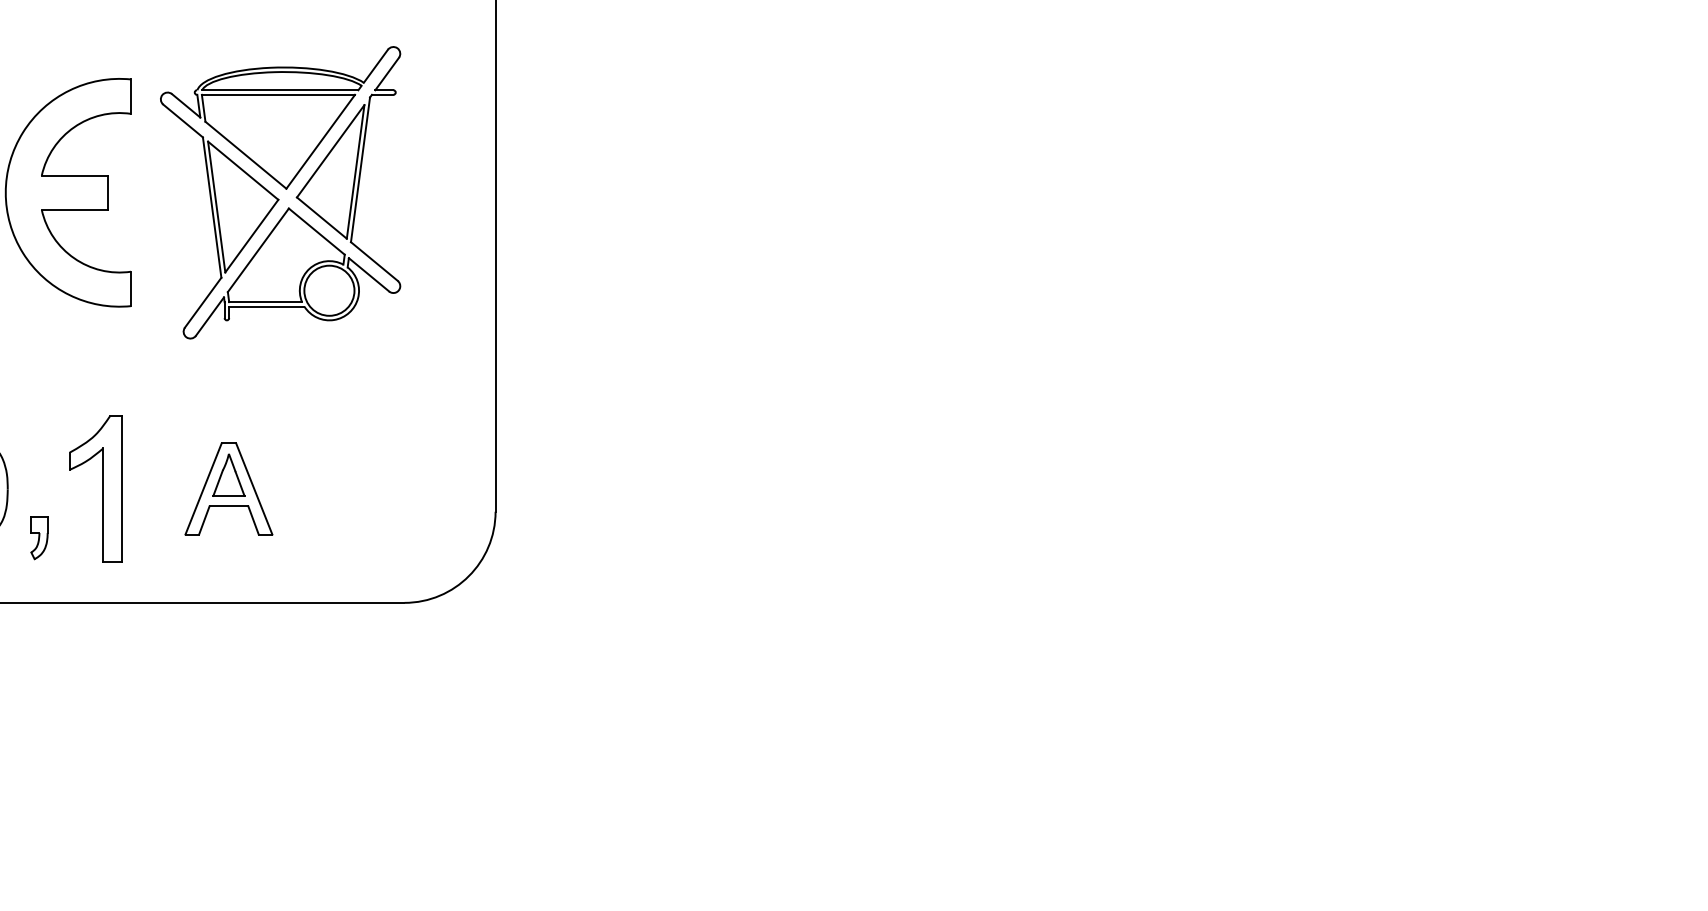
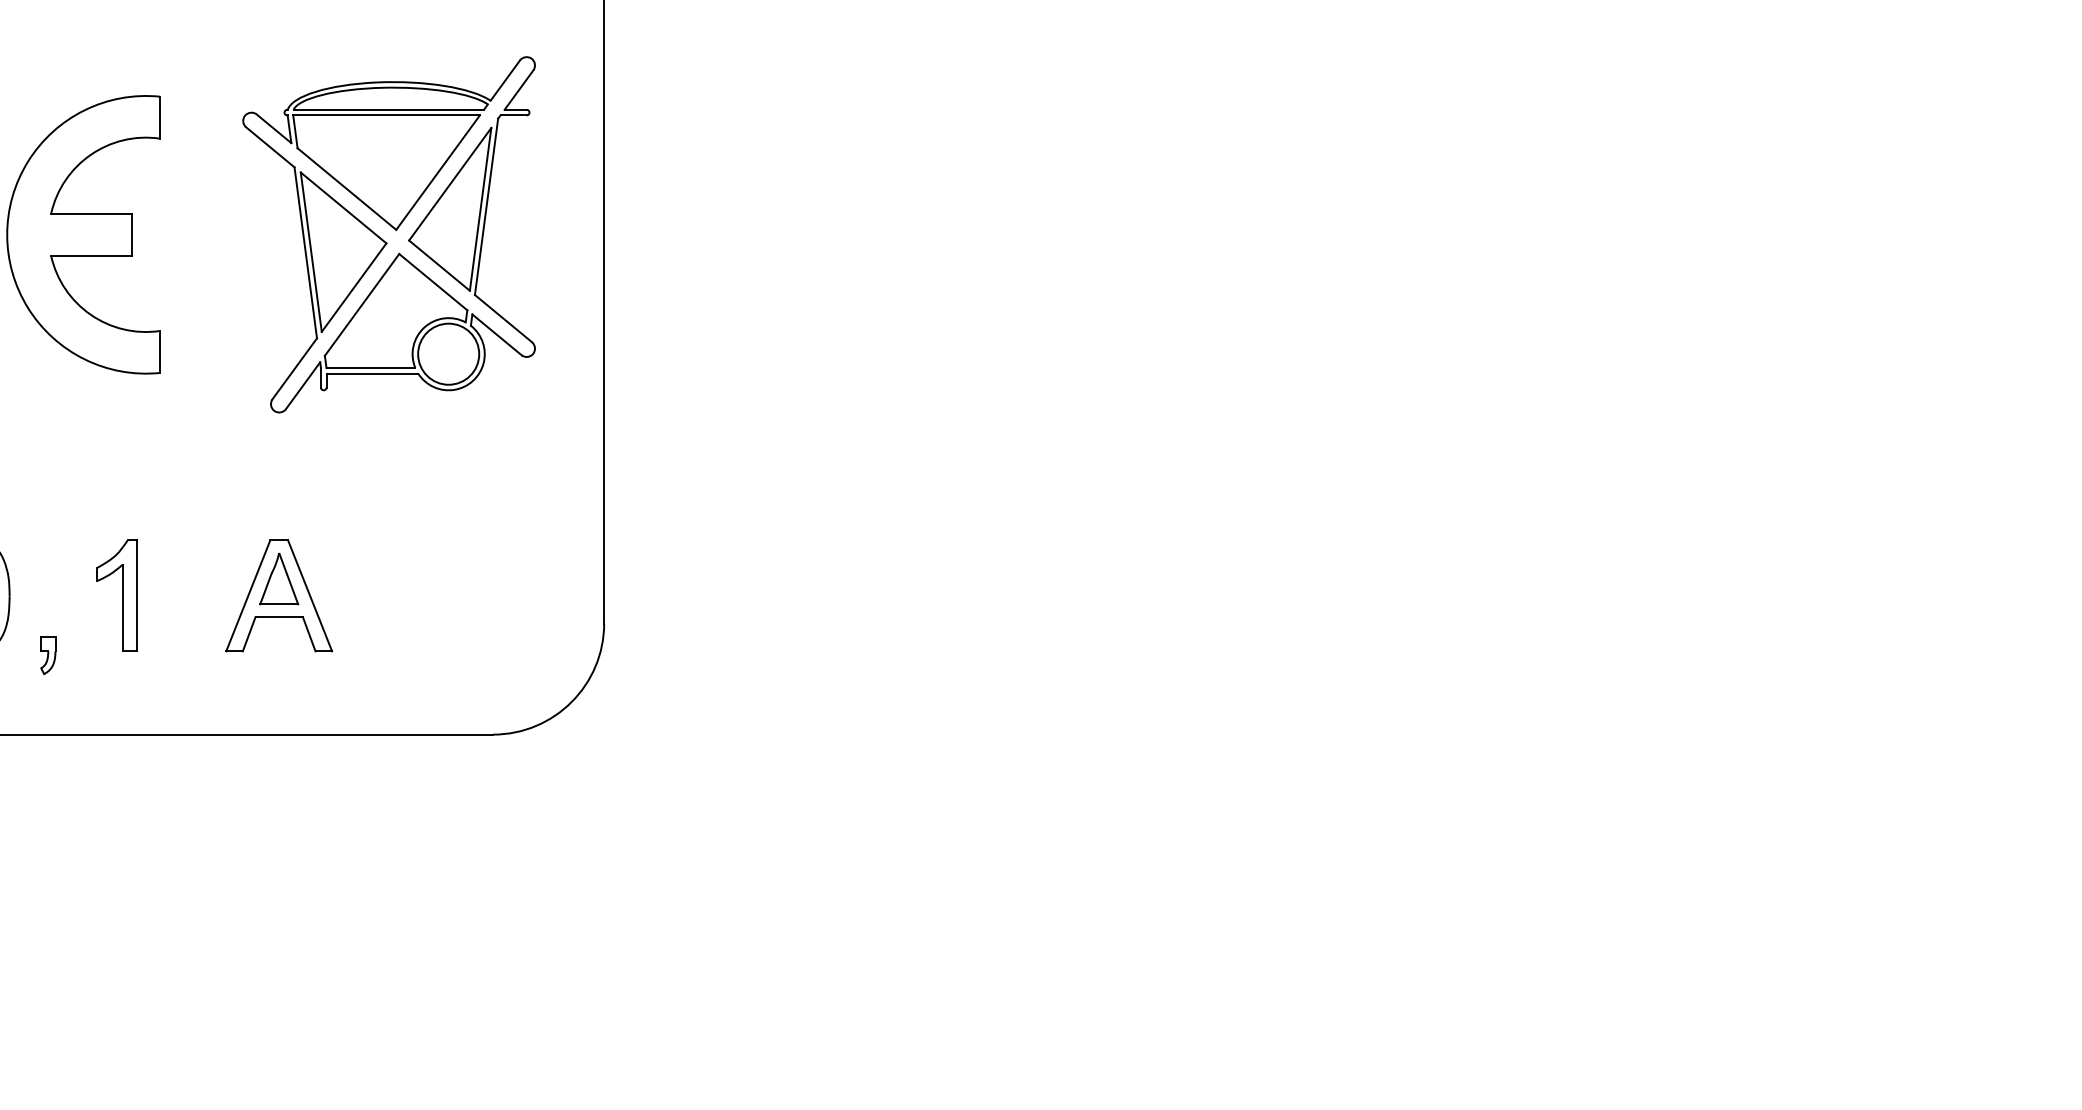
part: (280, 192) -> (388, 234), moved
part: (95, 488) -> (116, 595), size x0.62
part: (39, 537) -> (48, 655), size x0.71

